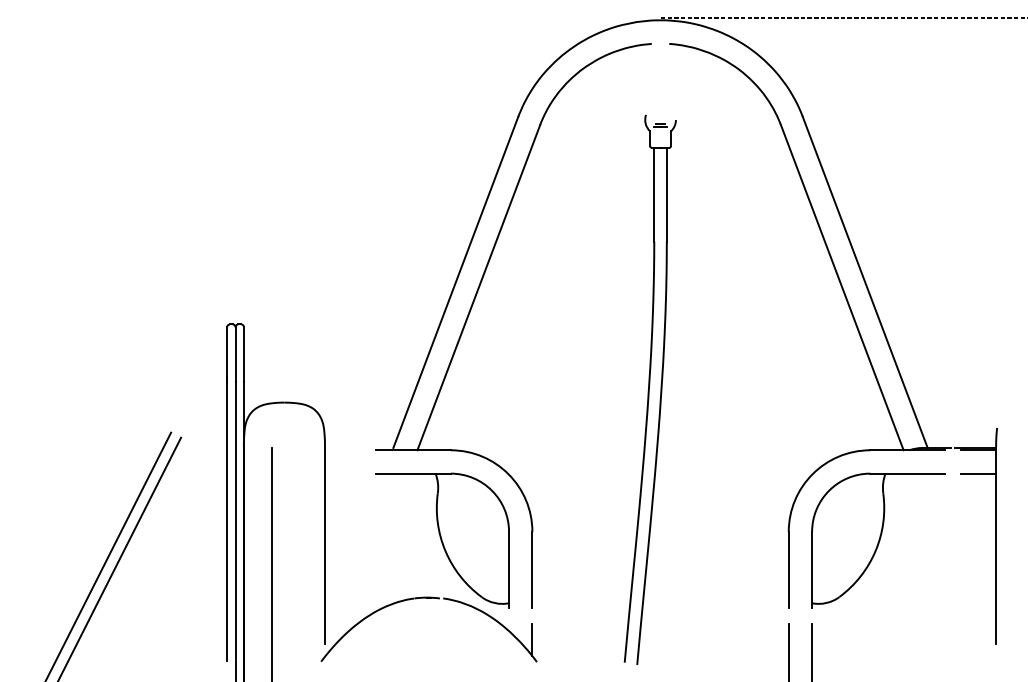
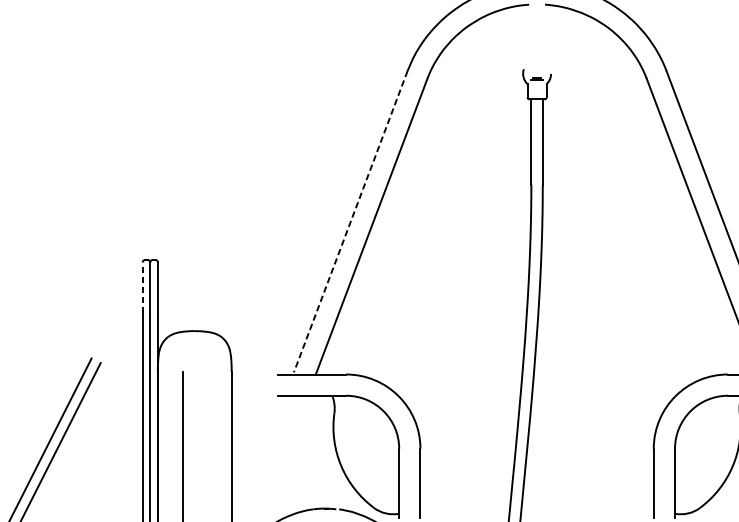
line: (455, 282) -> (350, 221), solid -> dashed
line: (227, 355) -> (142, 288), solid -> dashed

